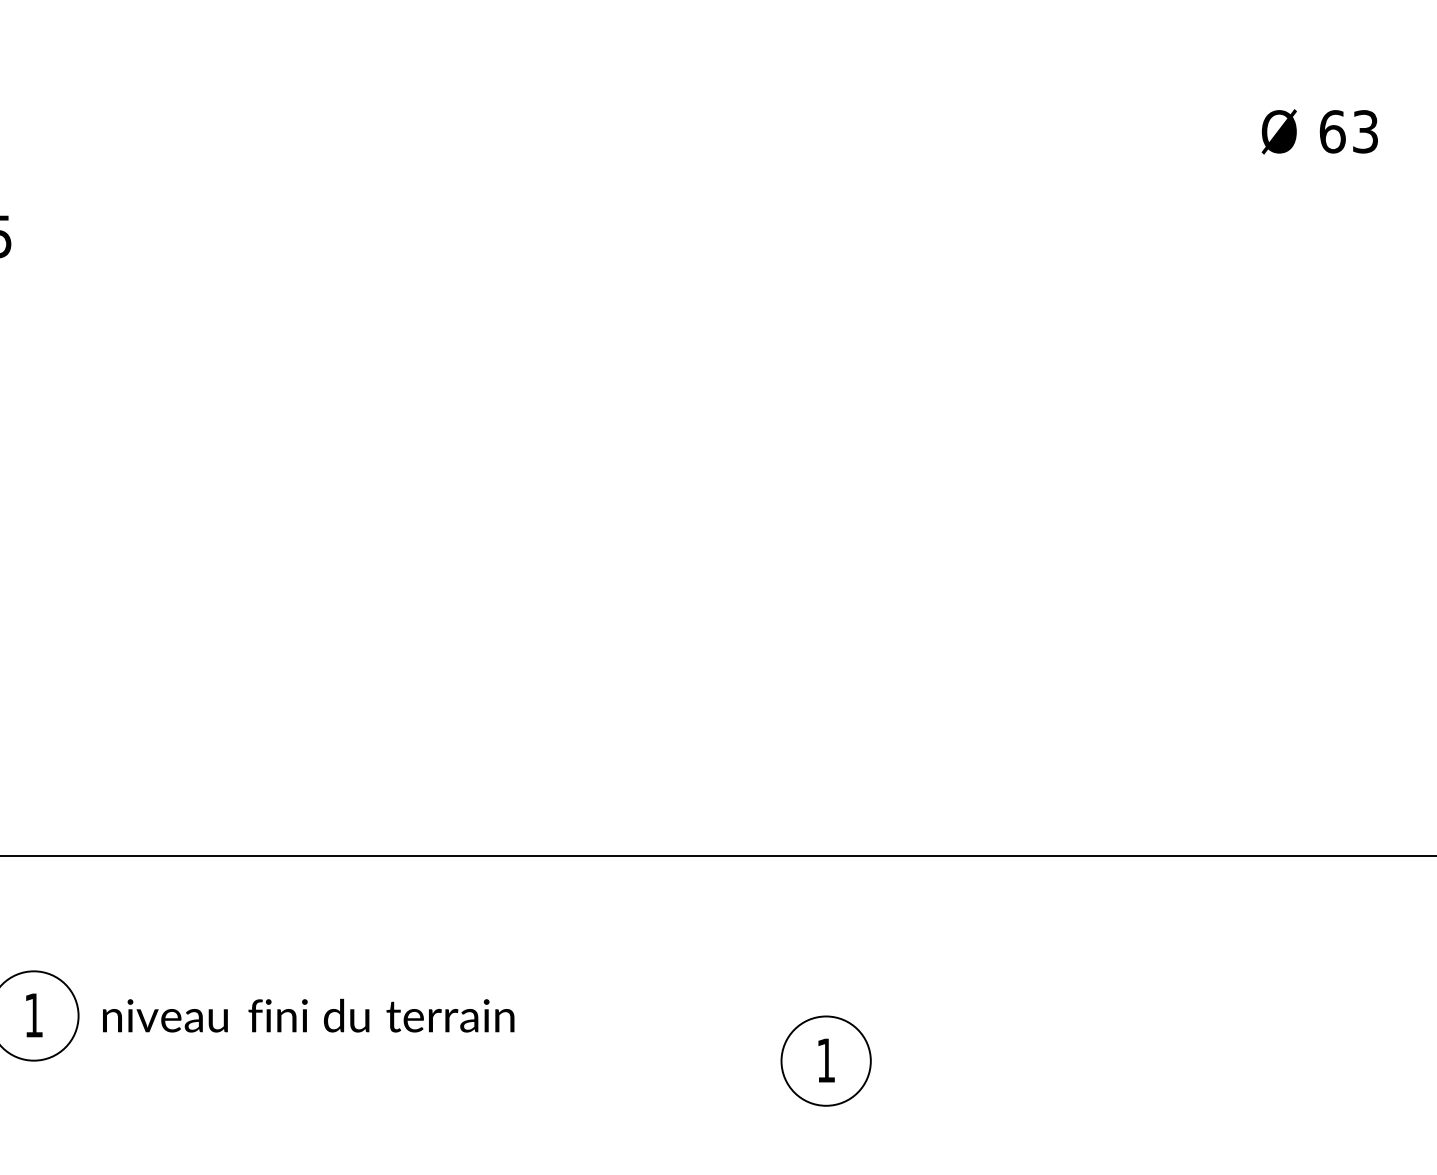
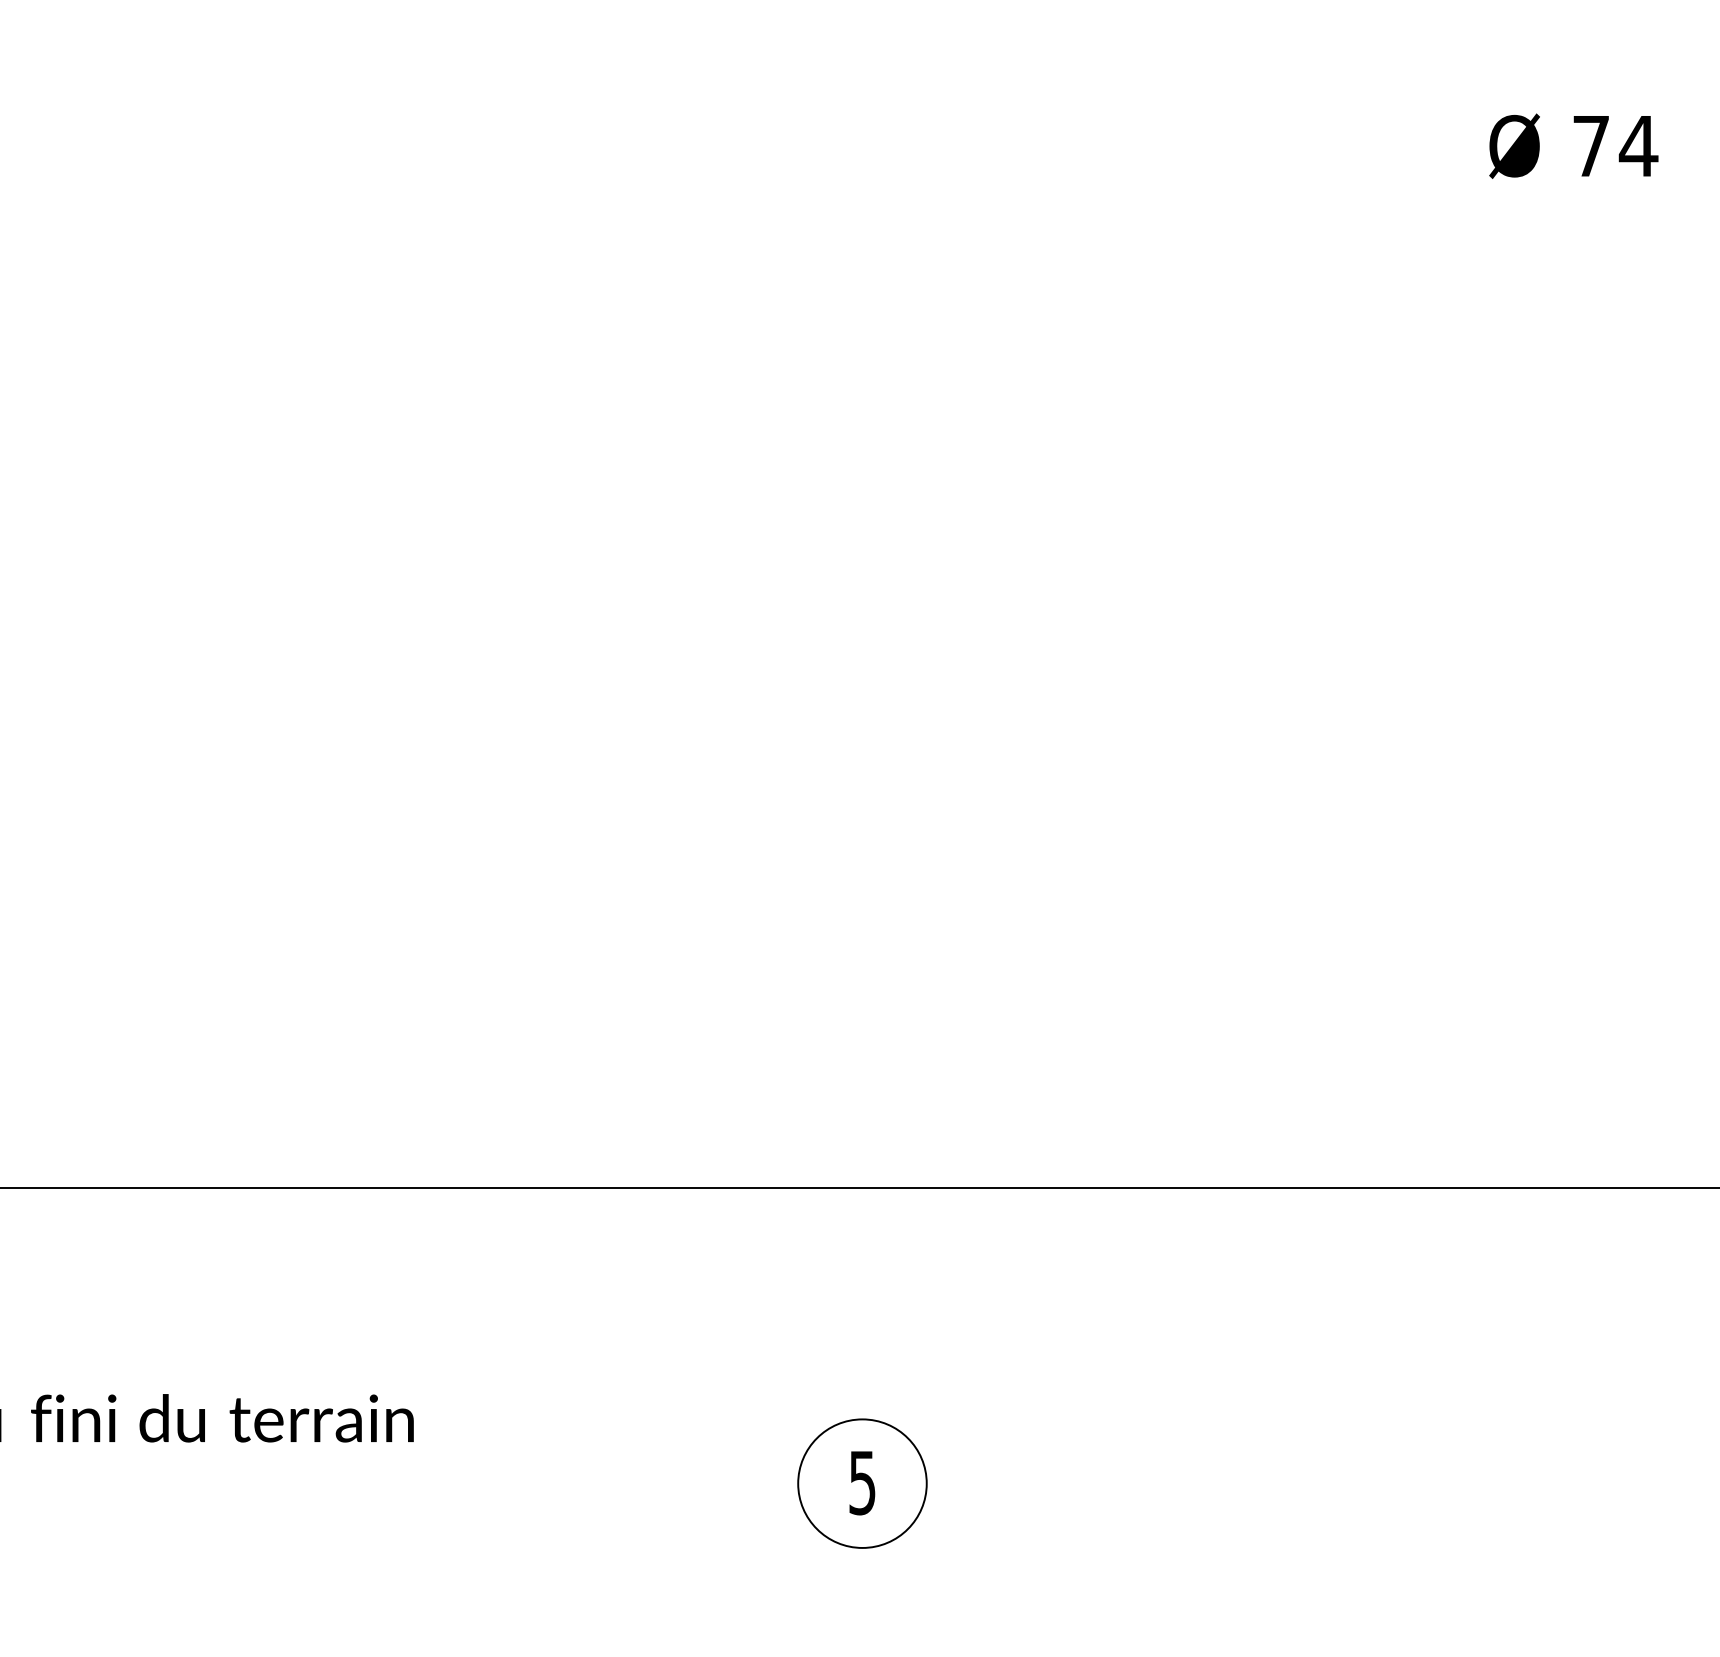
text: (1349, 131) -> (1615, 145), 63 -> 74
text: (825, 1060) -> (861, 1482), 1 -> 5

